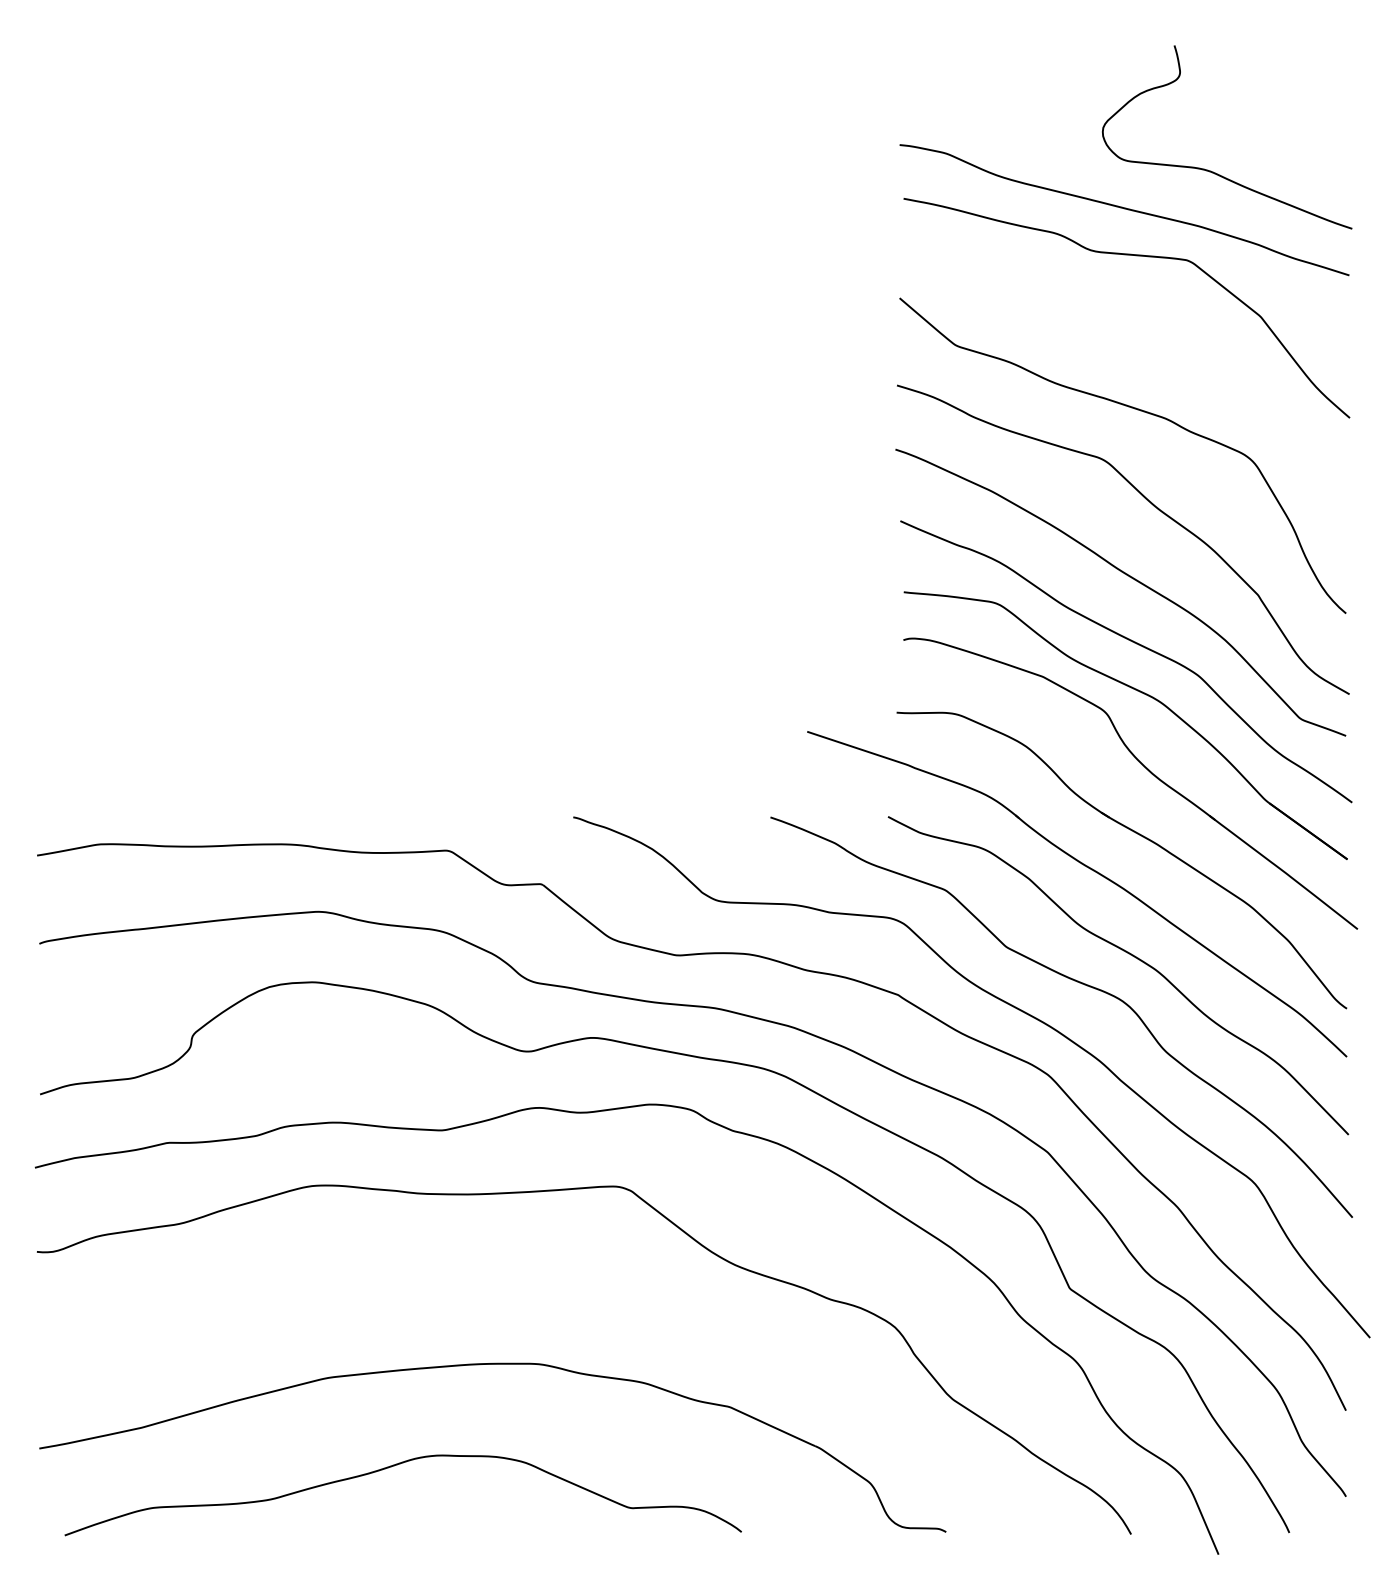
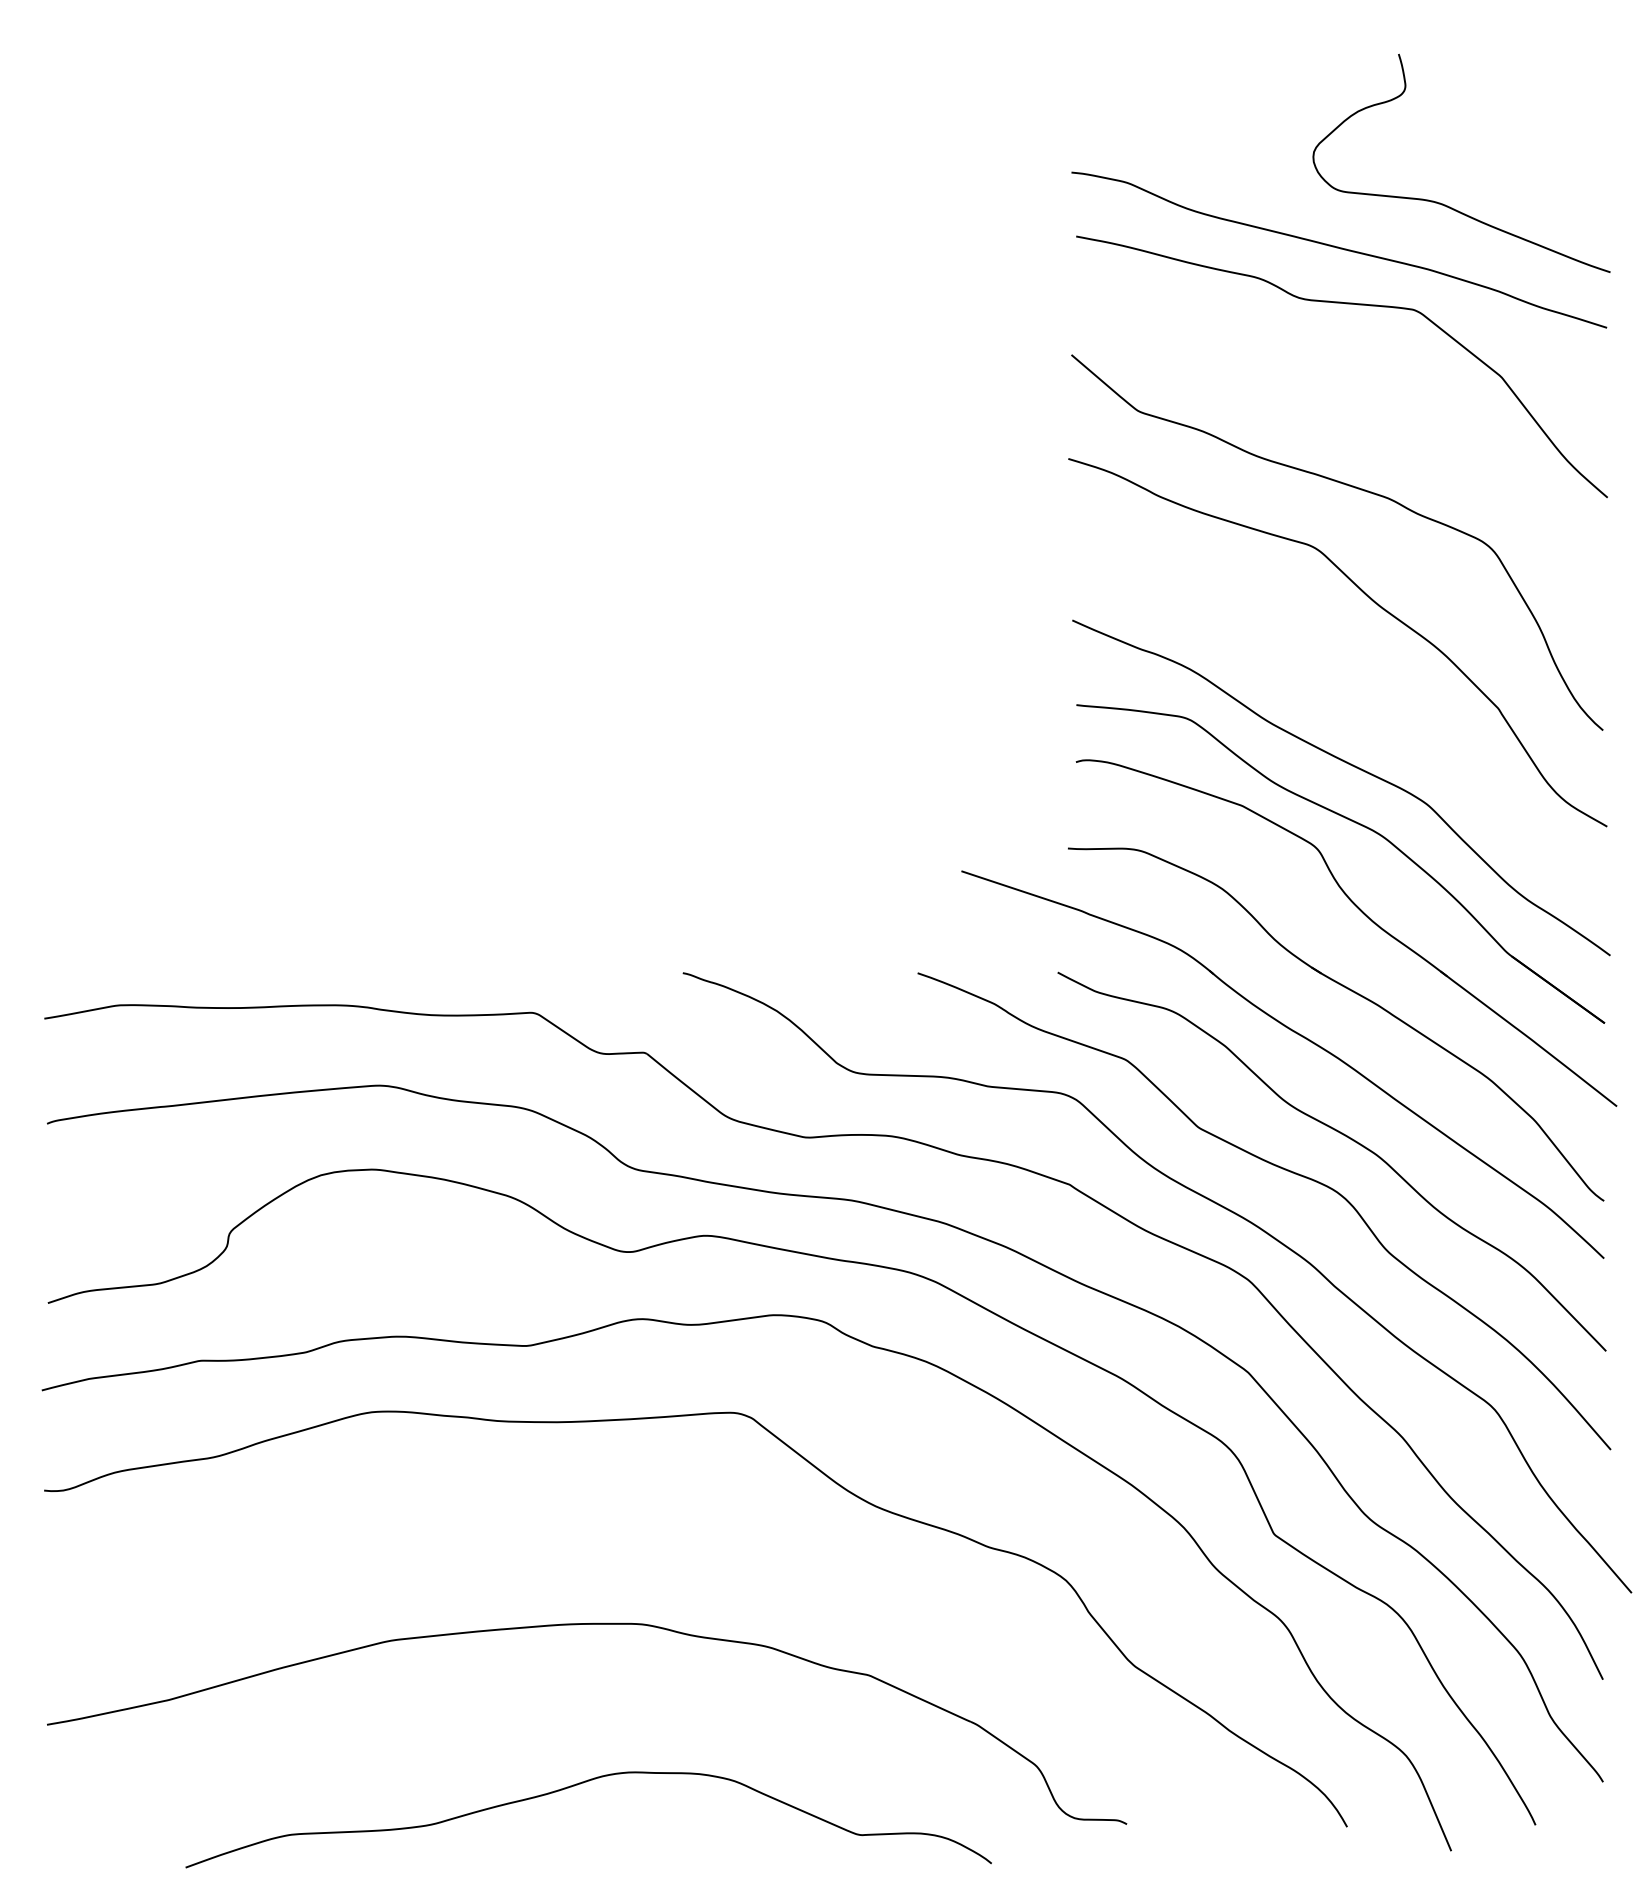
curve: (1129, 577) -> (1345, 687), removed
curve: (394, 1466) -> (578, 1785), moved

